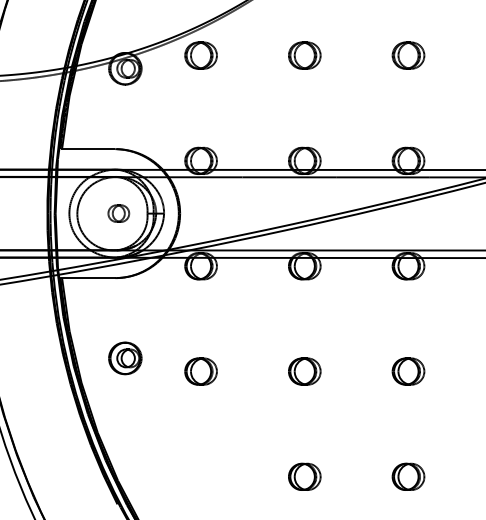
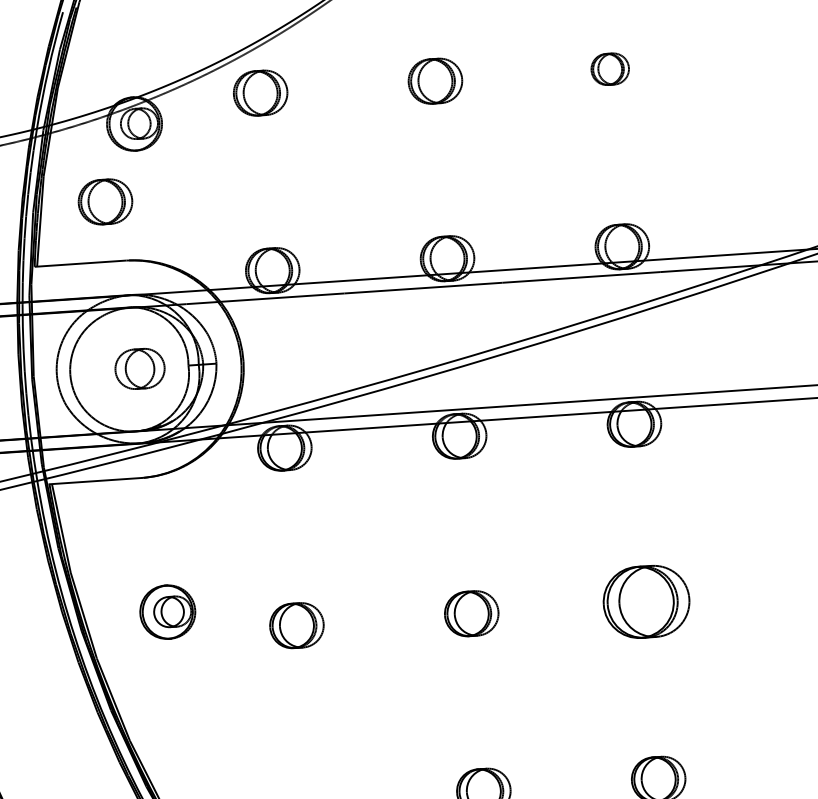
part: (408, 55) -> (610, 69), size x0.7
part: (104, 113) -> (104, 201), added
part: (118, 213) -> (139, 368), size x1.4
part: (408, 371) -> (646, 601), size x1.6

